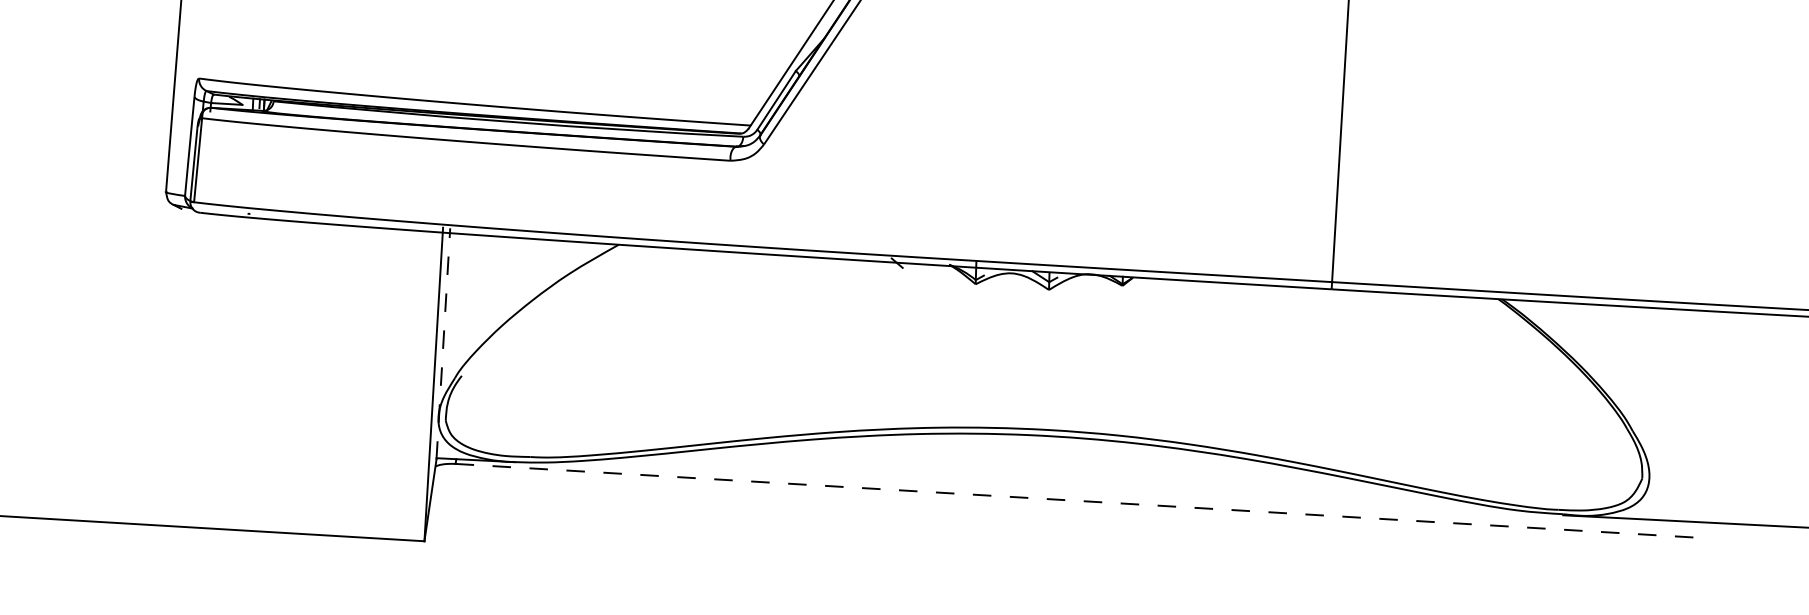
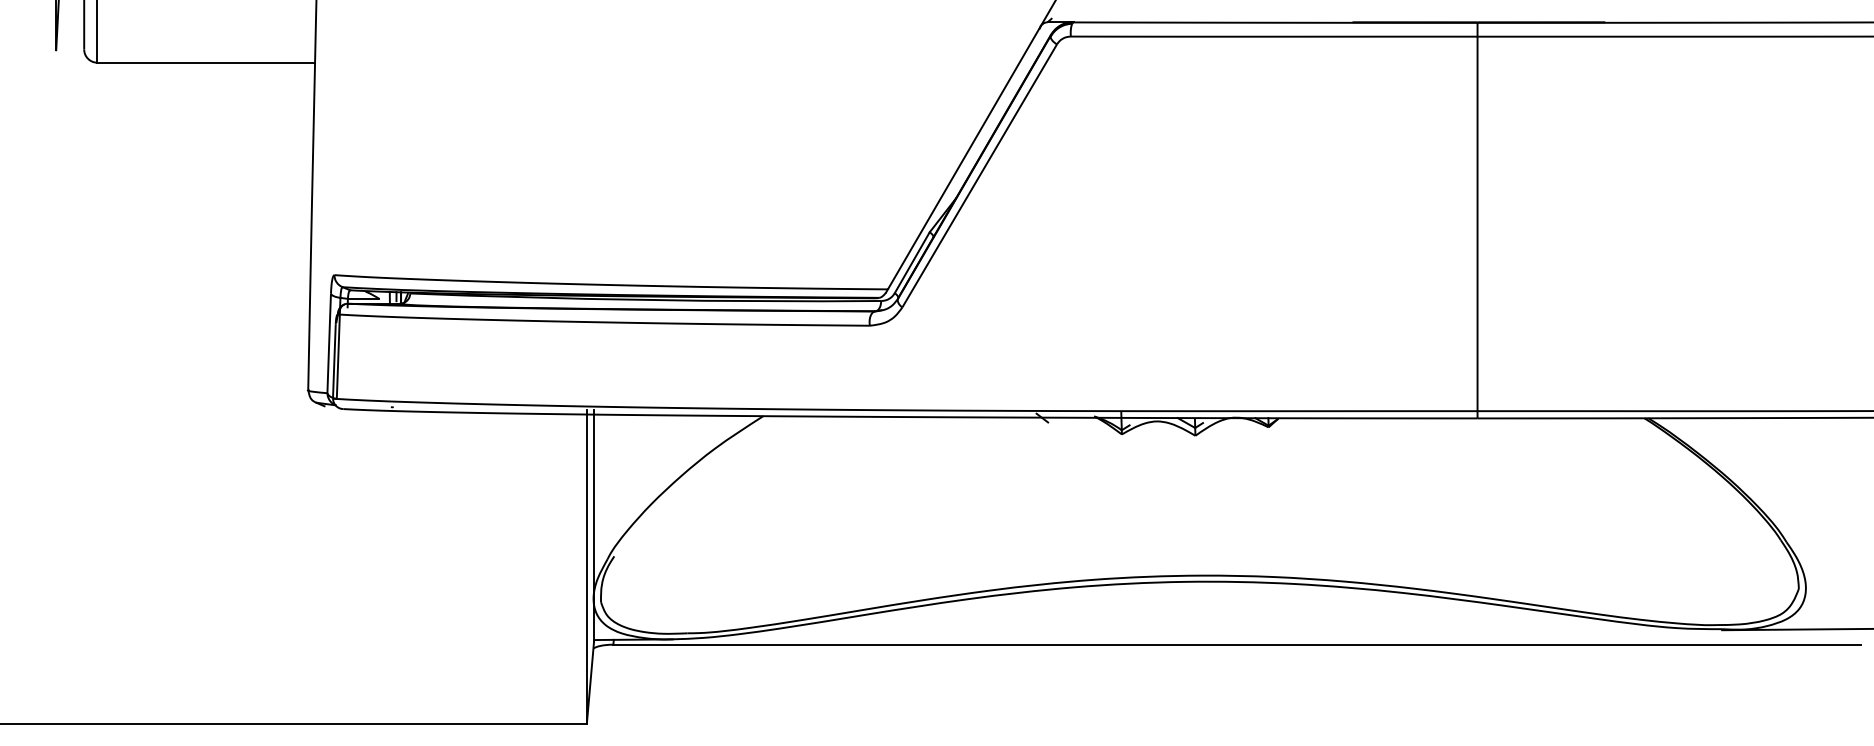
line: (443, 343) -> (594, 525), dashed -> solid
line: (1078, 500) -> (1237, 644), dashed -> solid

